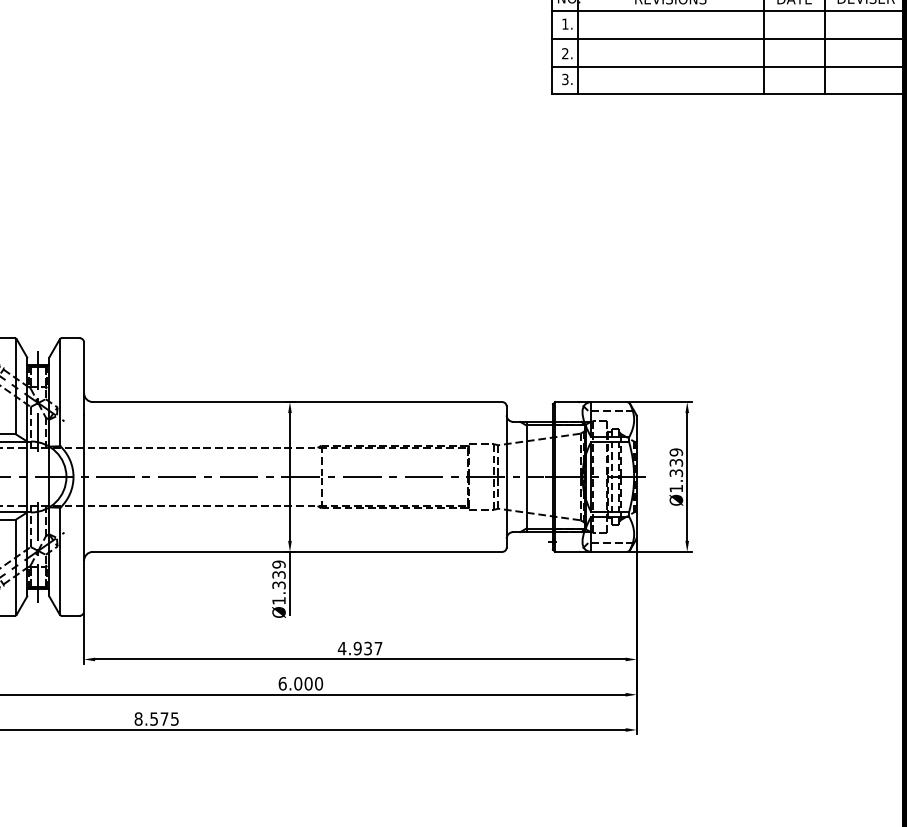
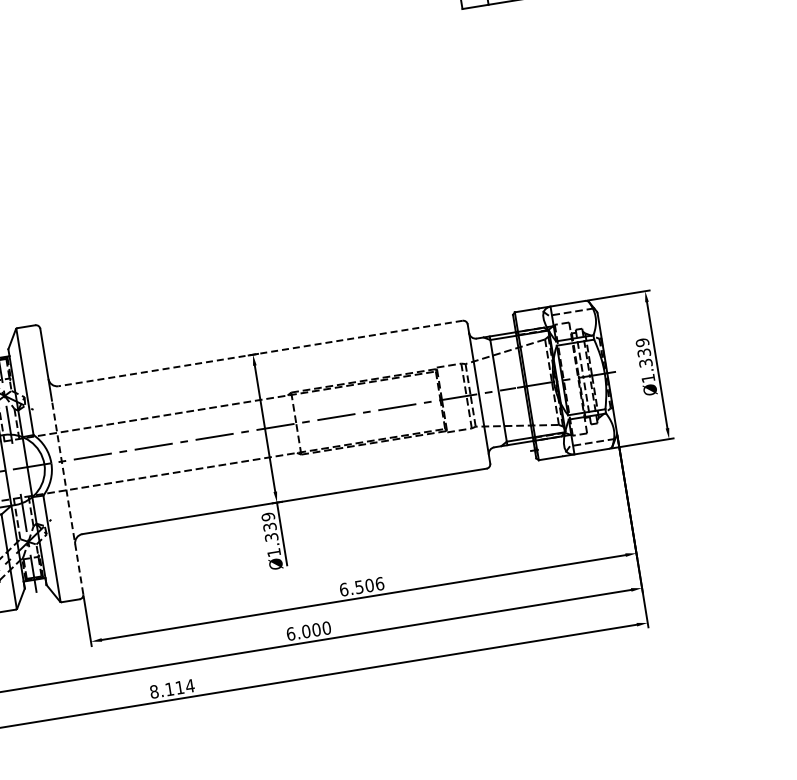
line: (297, 402) -> (260, 353), solid -> dashed
line: (84, 512) -> (67, 496), solid -> dashed
text: (359, 648) -> (361, 586), 4.937 -> 6.506
text: (164, 718) -> (179, 687), 8.575 -> 8.114

